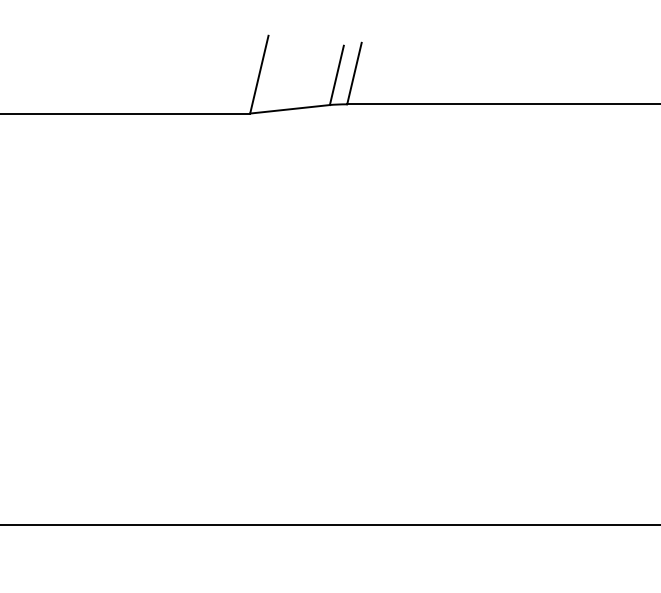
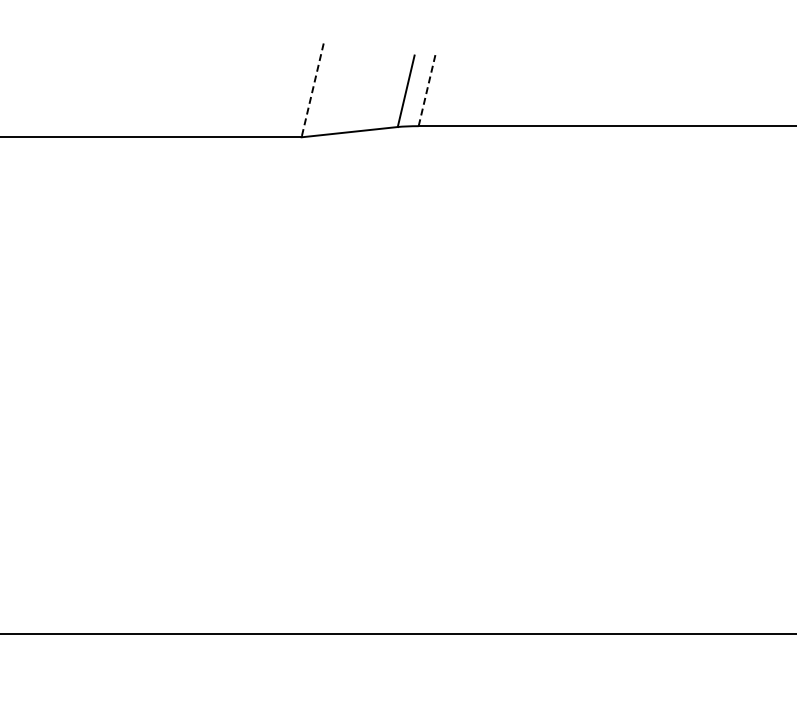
line: (354, 73) -> (427, 88), solid -> dashed
line: (259, 74) -> (312, 90), solid -> dashed

